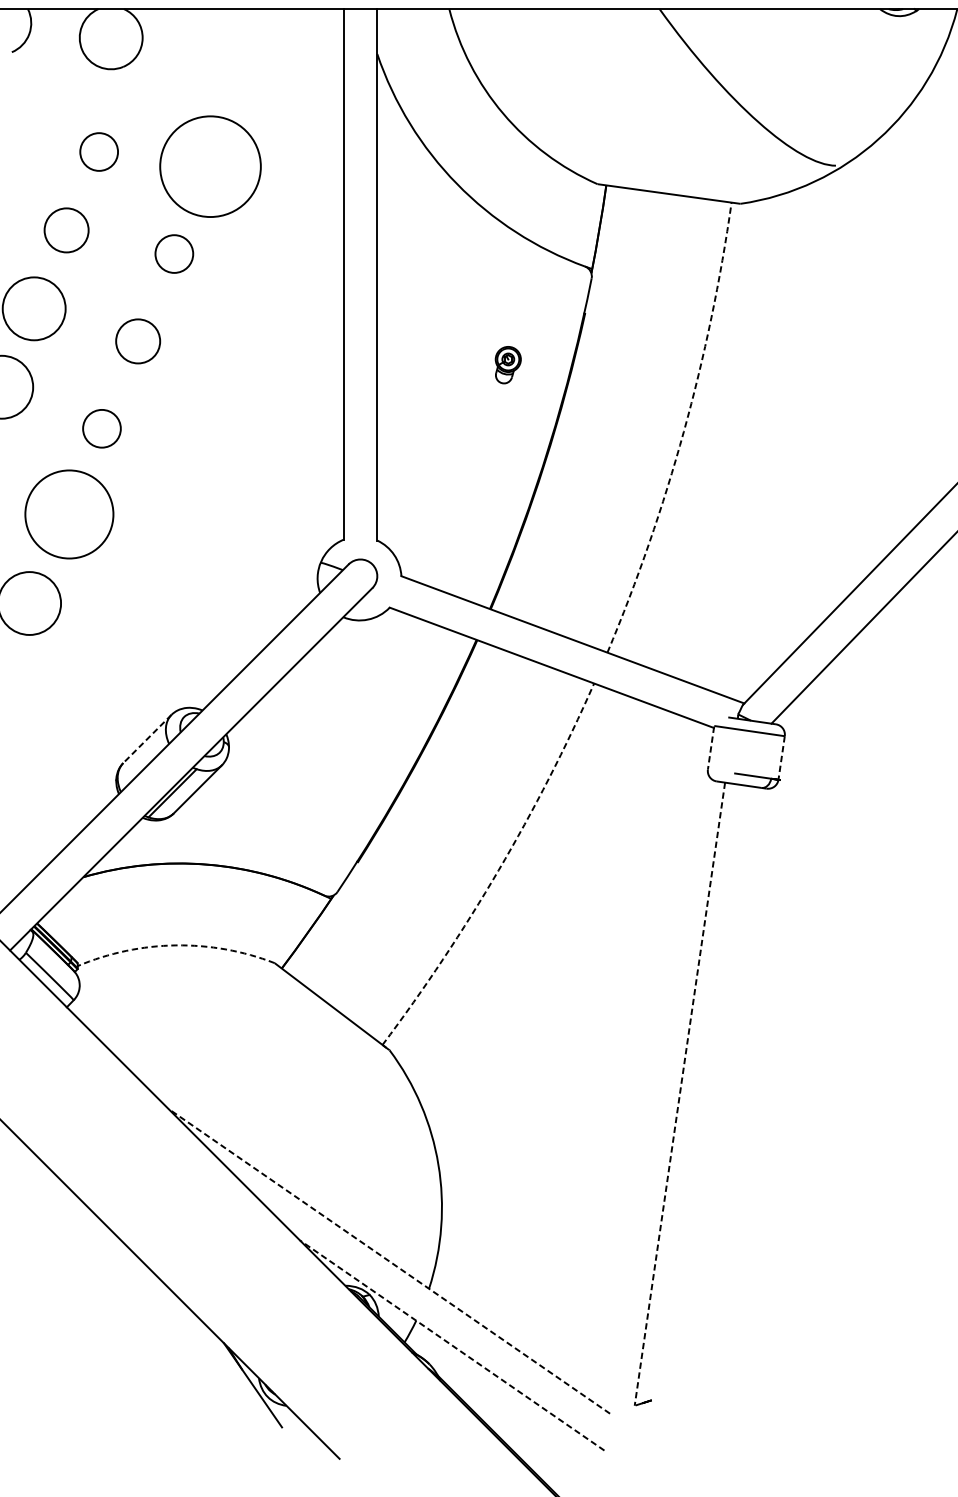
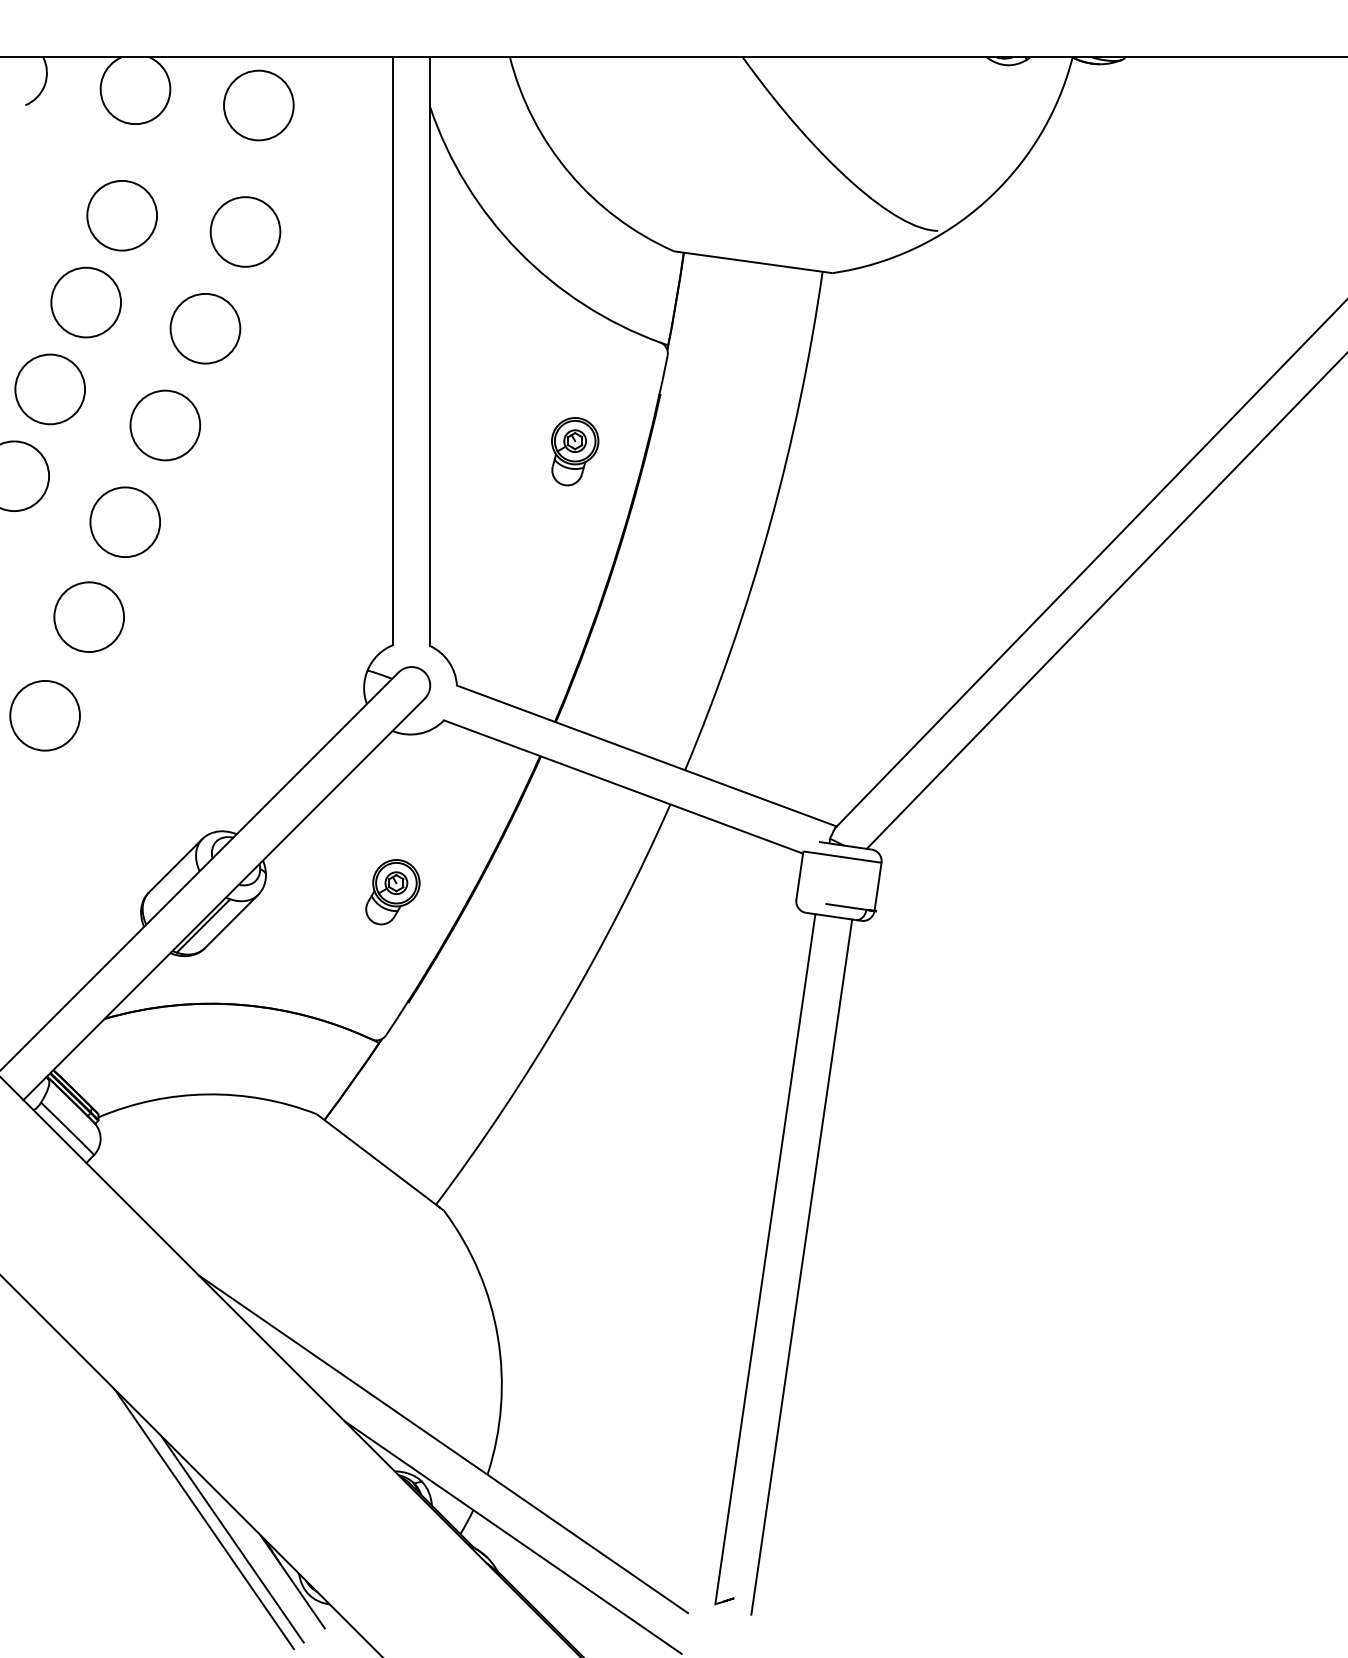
circle: (222, 52) -> (258, 105), added
circle: (99, 151) -> (122, 215), size x1.67
circle: (210, 166) -> (245, 231), size x0.62
circle: (66, 230) -> (85, 302), size x1.43
circle: (174, 253) -> (205, 328), size x1.67
circle: (138, 341) -> (165, 425), size x1.43
part: (508, 364) -> (575, 451), size x1.67
circle: (102, 428) -> (125, 522), size x1.67
arc: (683, 431) -> (769, 525), dashed -> solid
circle: (69, 514) -> (89, 617), size x0.71
line: (147, 738) -> (175, 865), dashed -> solid
line: (710, 747) -> (799, 875), dashed -> solid
line: (781, 758) -> (877, 887), dashed -> solid
part: (343, 763) -> (392, 892), added
arc: (498, 870) -> (564, 1011), dashed -> solid
arc: (176, 945) -> (207, 1094), dashed -> solid
line: (680, 1094) -> (765, 1259), dashed -> solid
line: (712, 1100) -> (801, 1266), added
line: (389, 1261) -> (443, 1444), dashed -> solid
line: (172, 1329) -> (203, 1519), added
line: (452, 1345) -> (513, 1537), dashed -> solid
line: (197, 1346) -> (231, 1538), added

